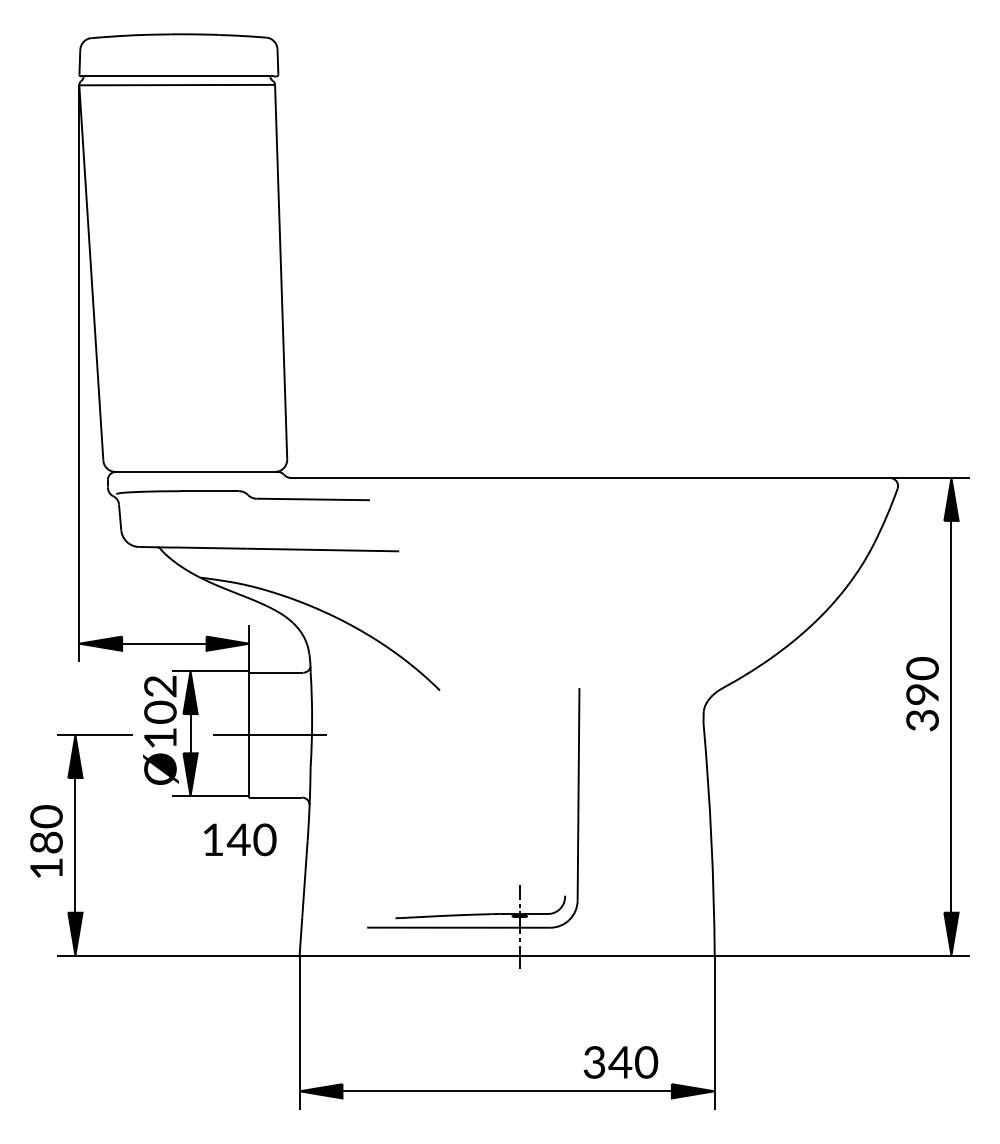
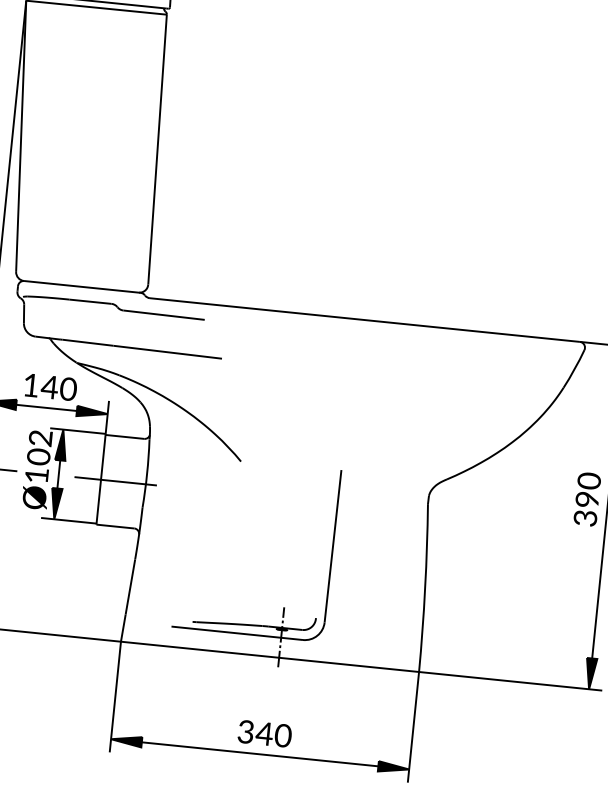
text: (240, 839) -> (50, 387), moved
text: (620, 1062) -> (264, 733), moved

